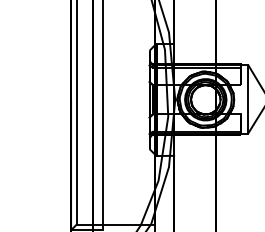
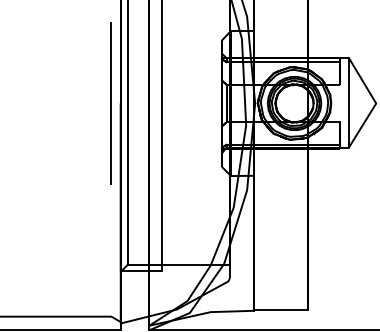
line: (63, 99) -> (110, 103), added

